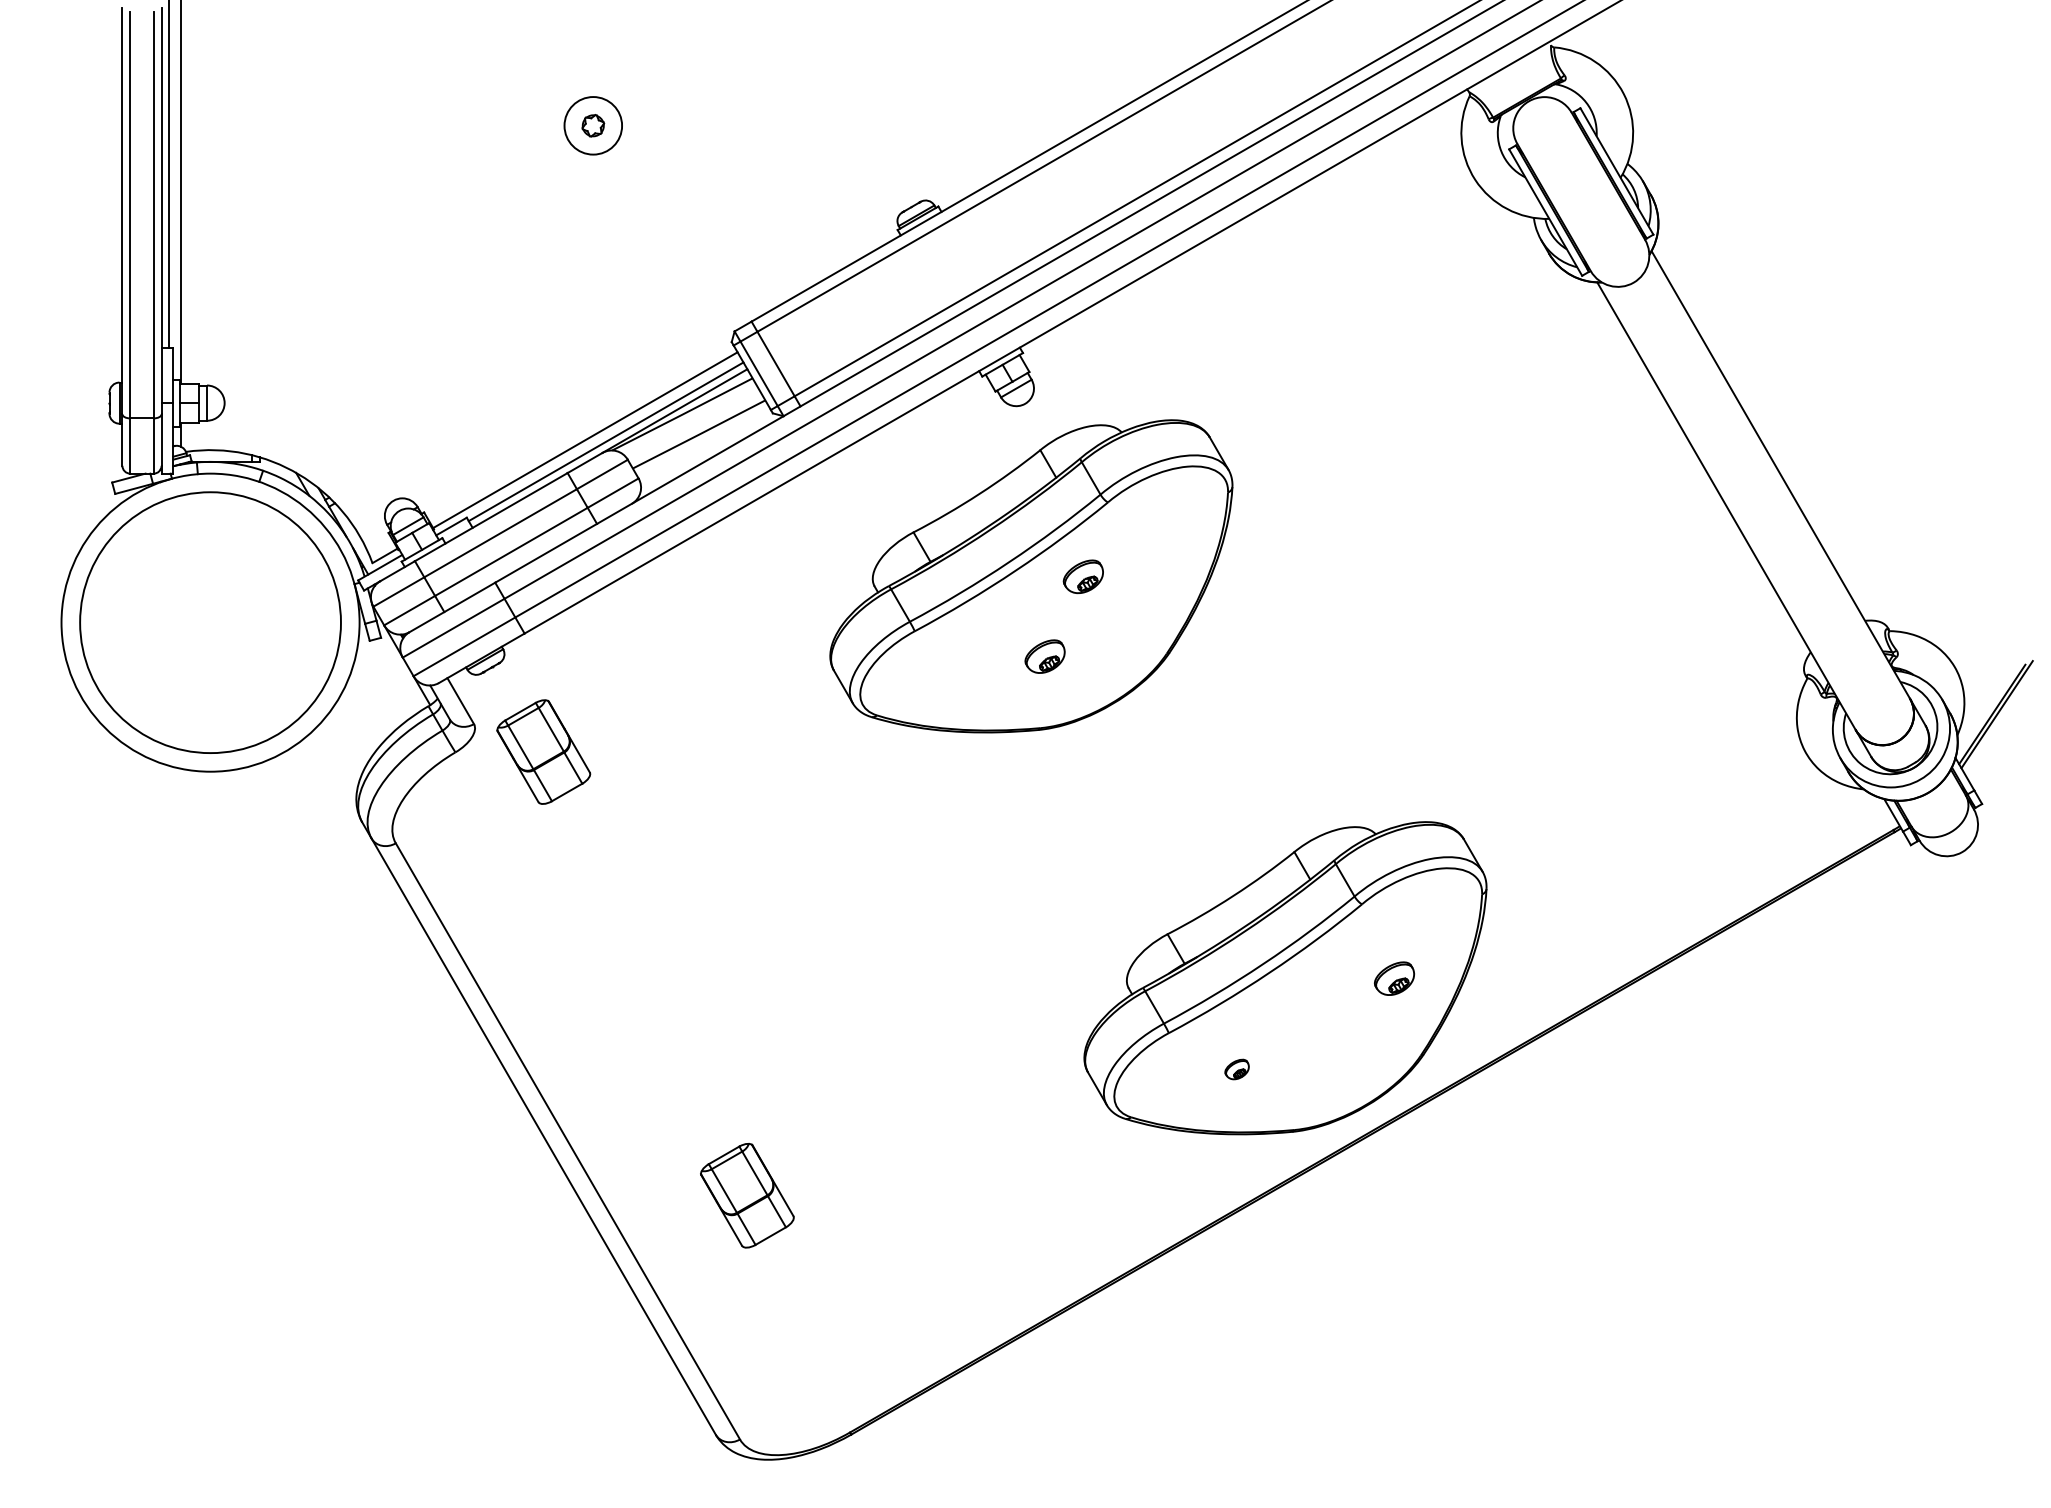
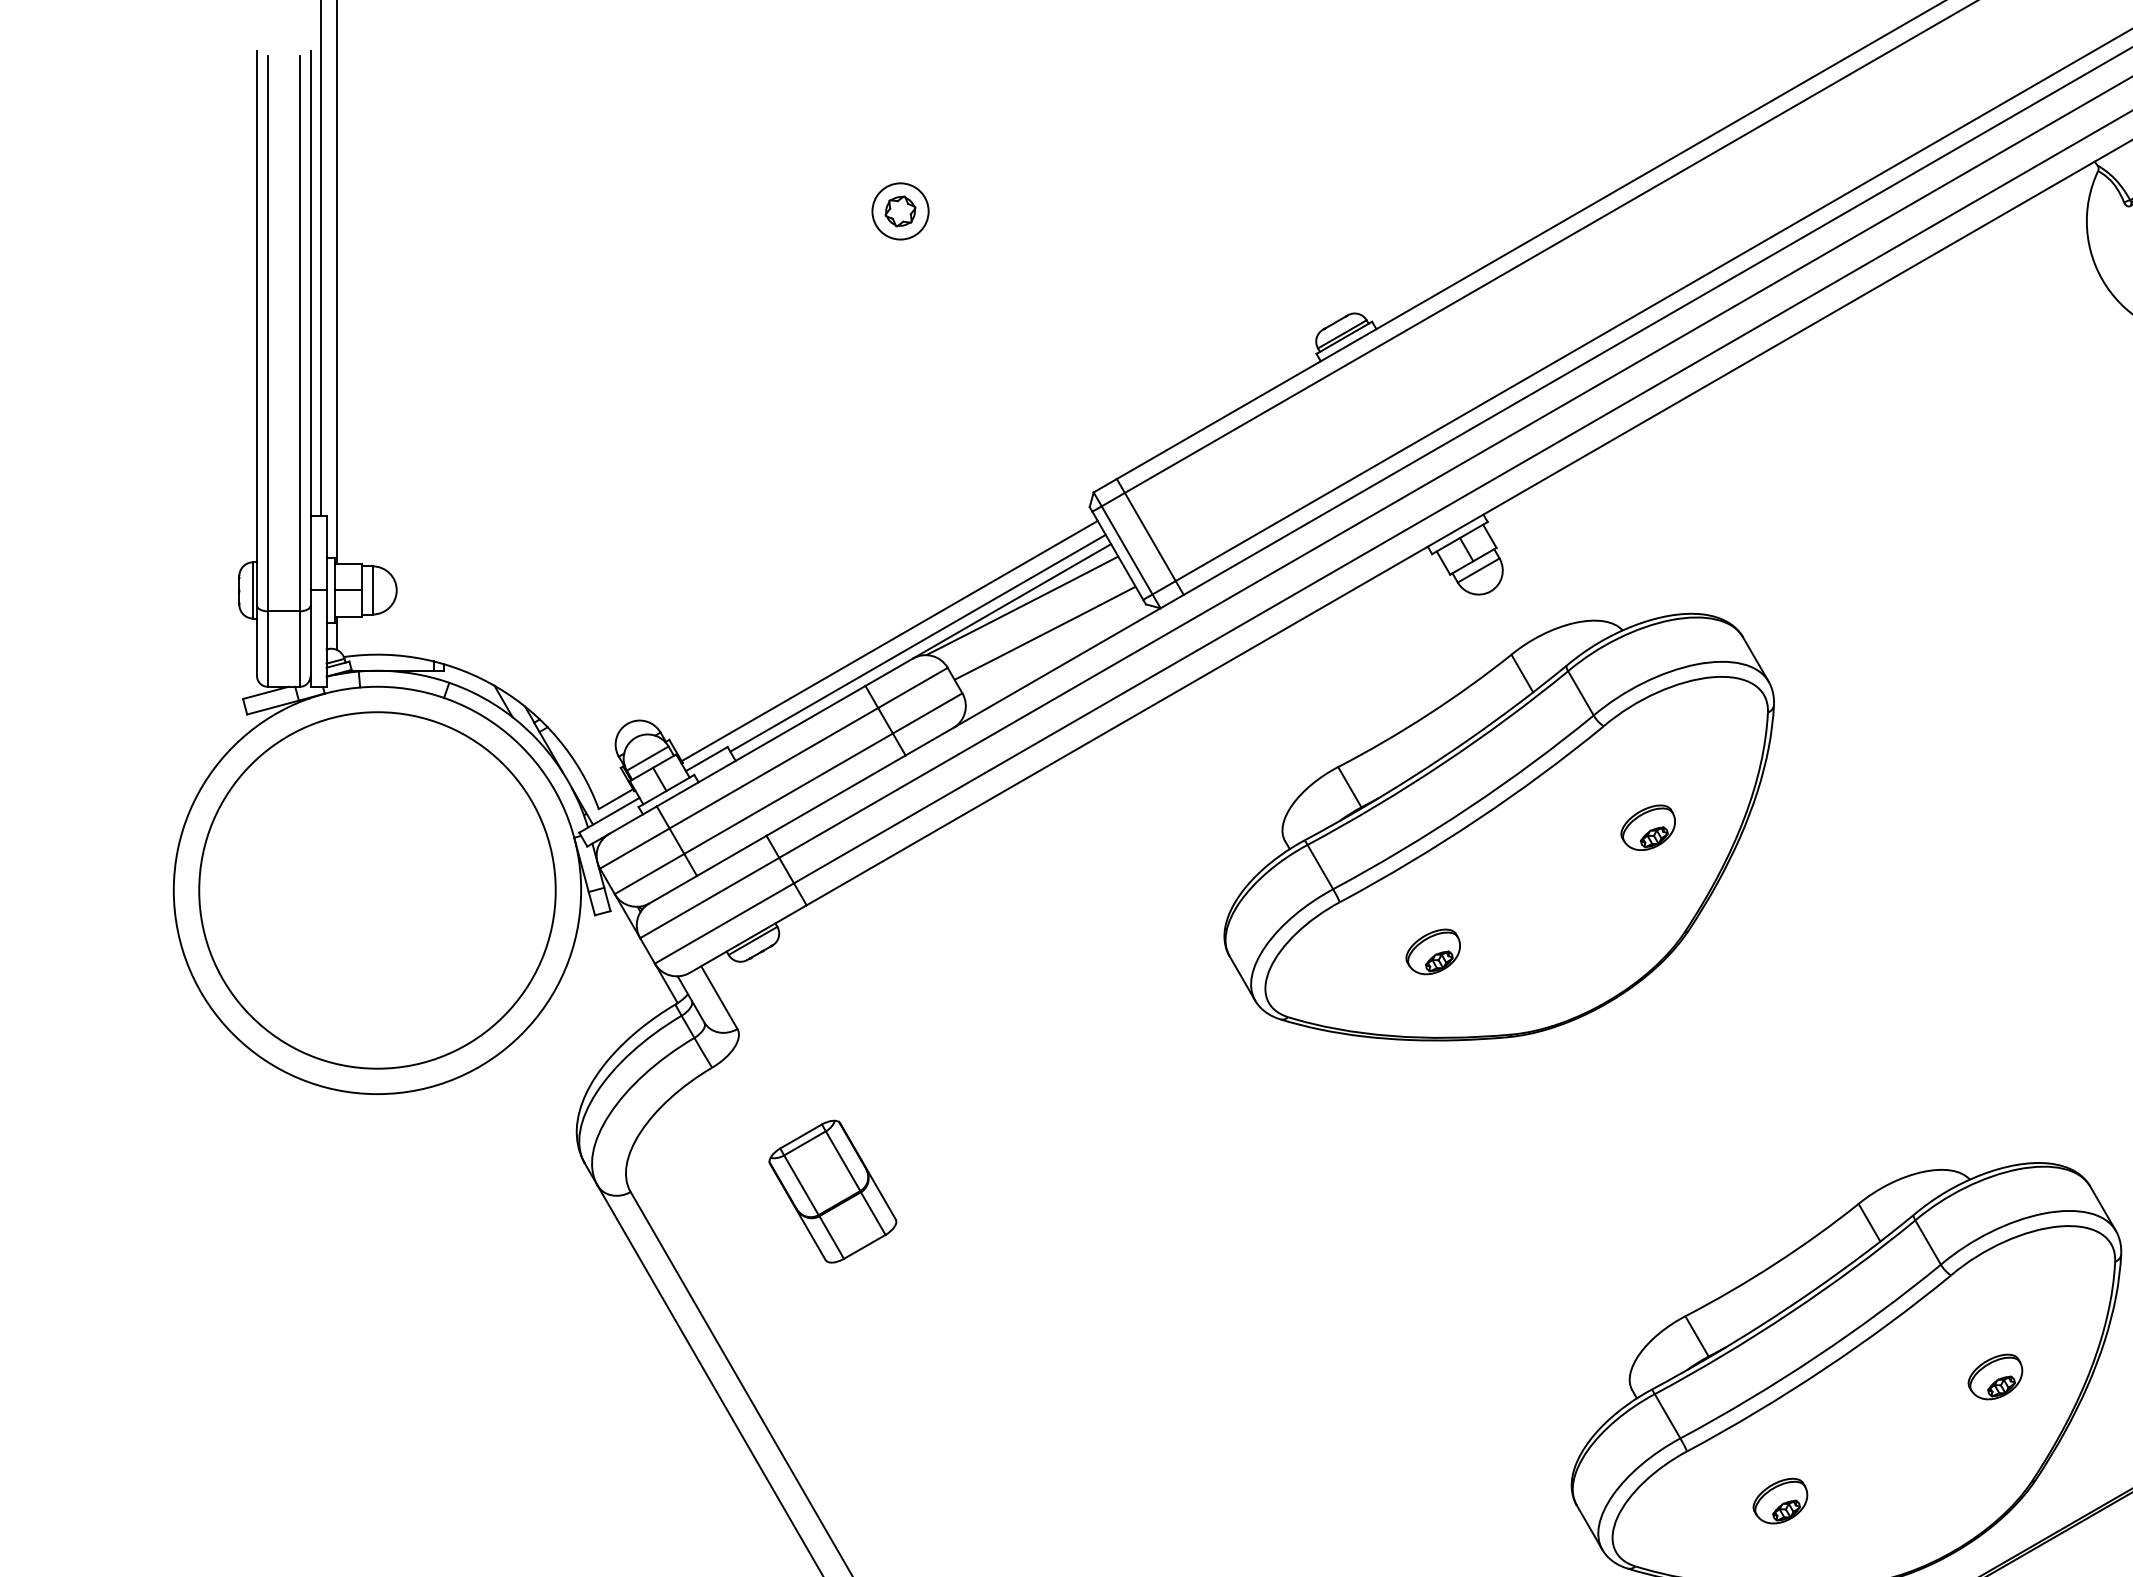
circle: (592, 125) -> (899, 211), size x0.71
part: (1082, 576) -> (1646, 827), moved
part: (1044, 656) -> (1432, 951), moved
part: (543, 751) -> (832, 1190), moved
part: (1236, 1069) -> (1779, 1501), size x1.67

